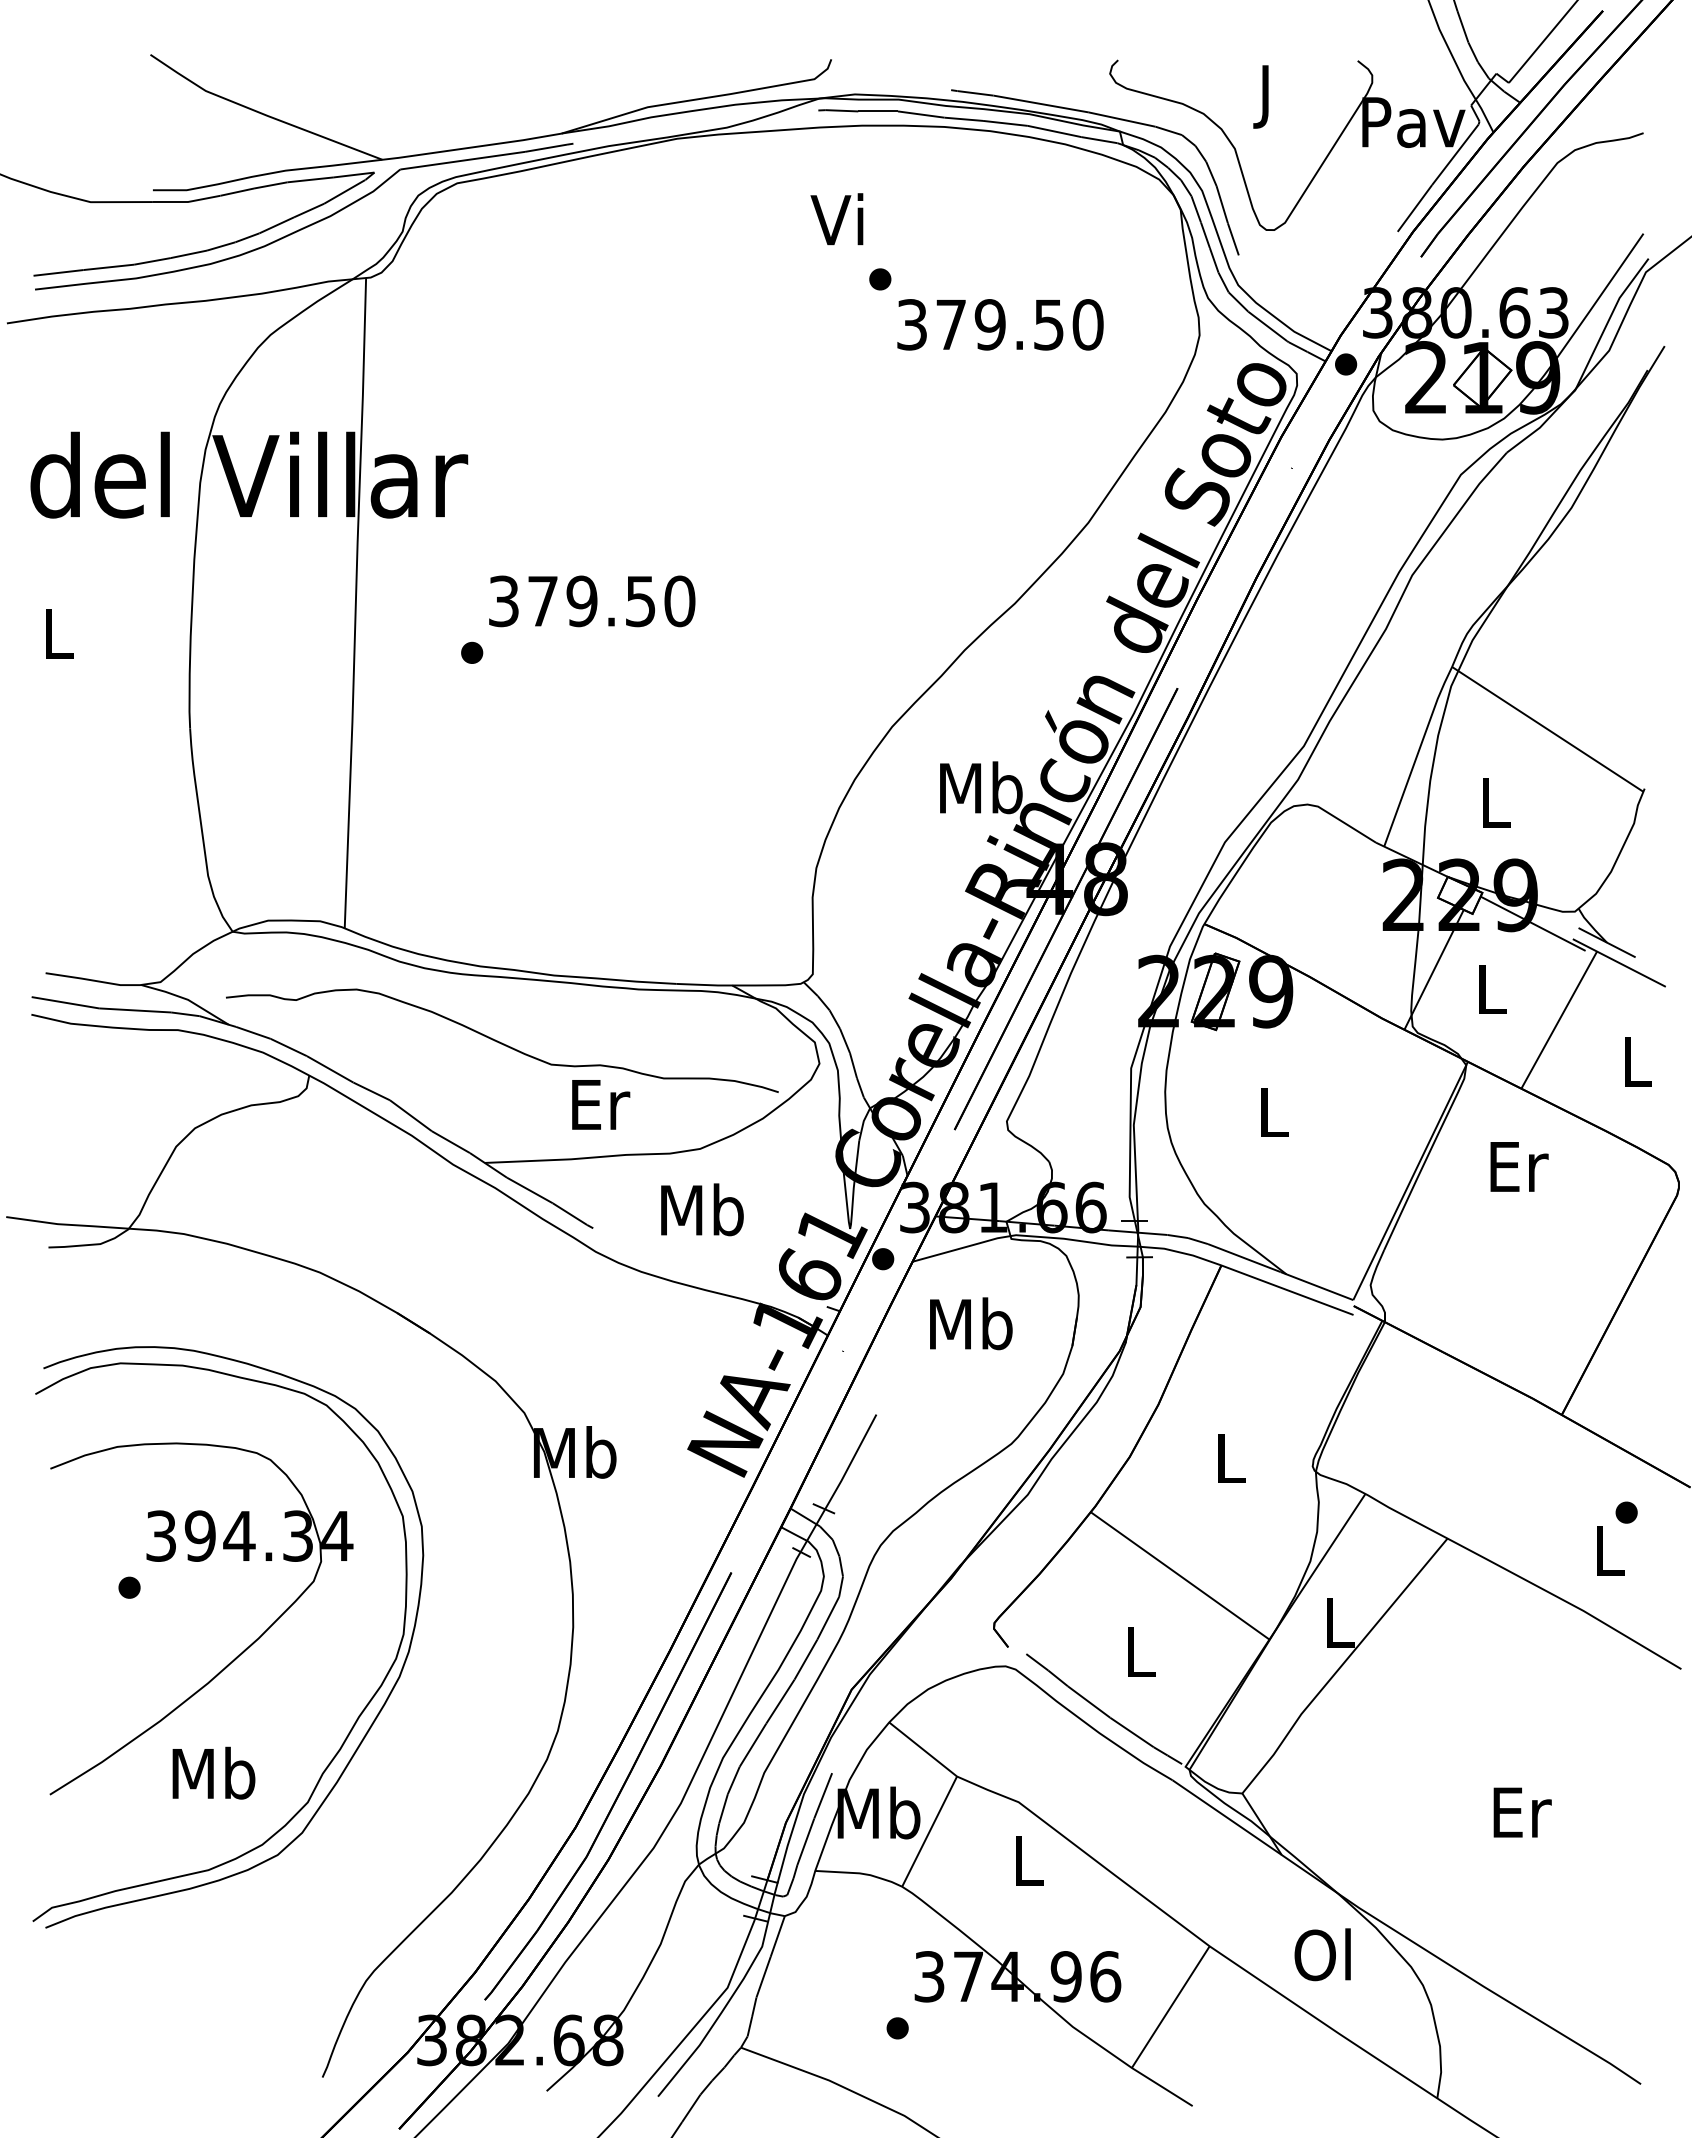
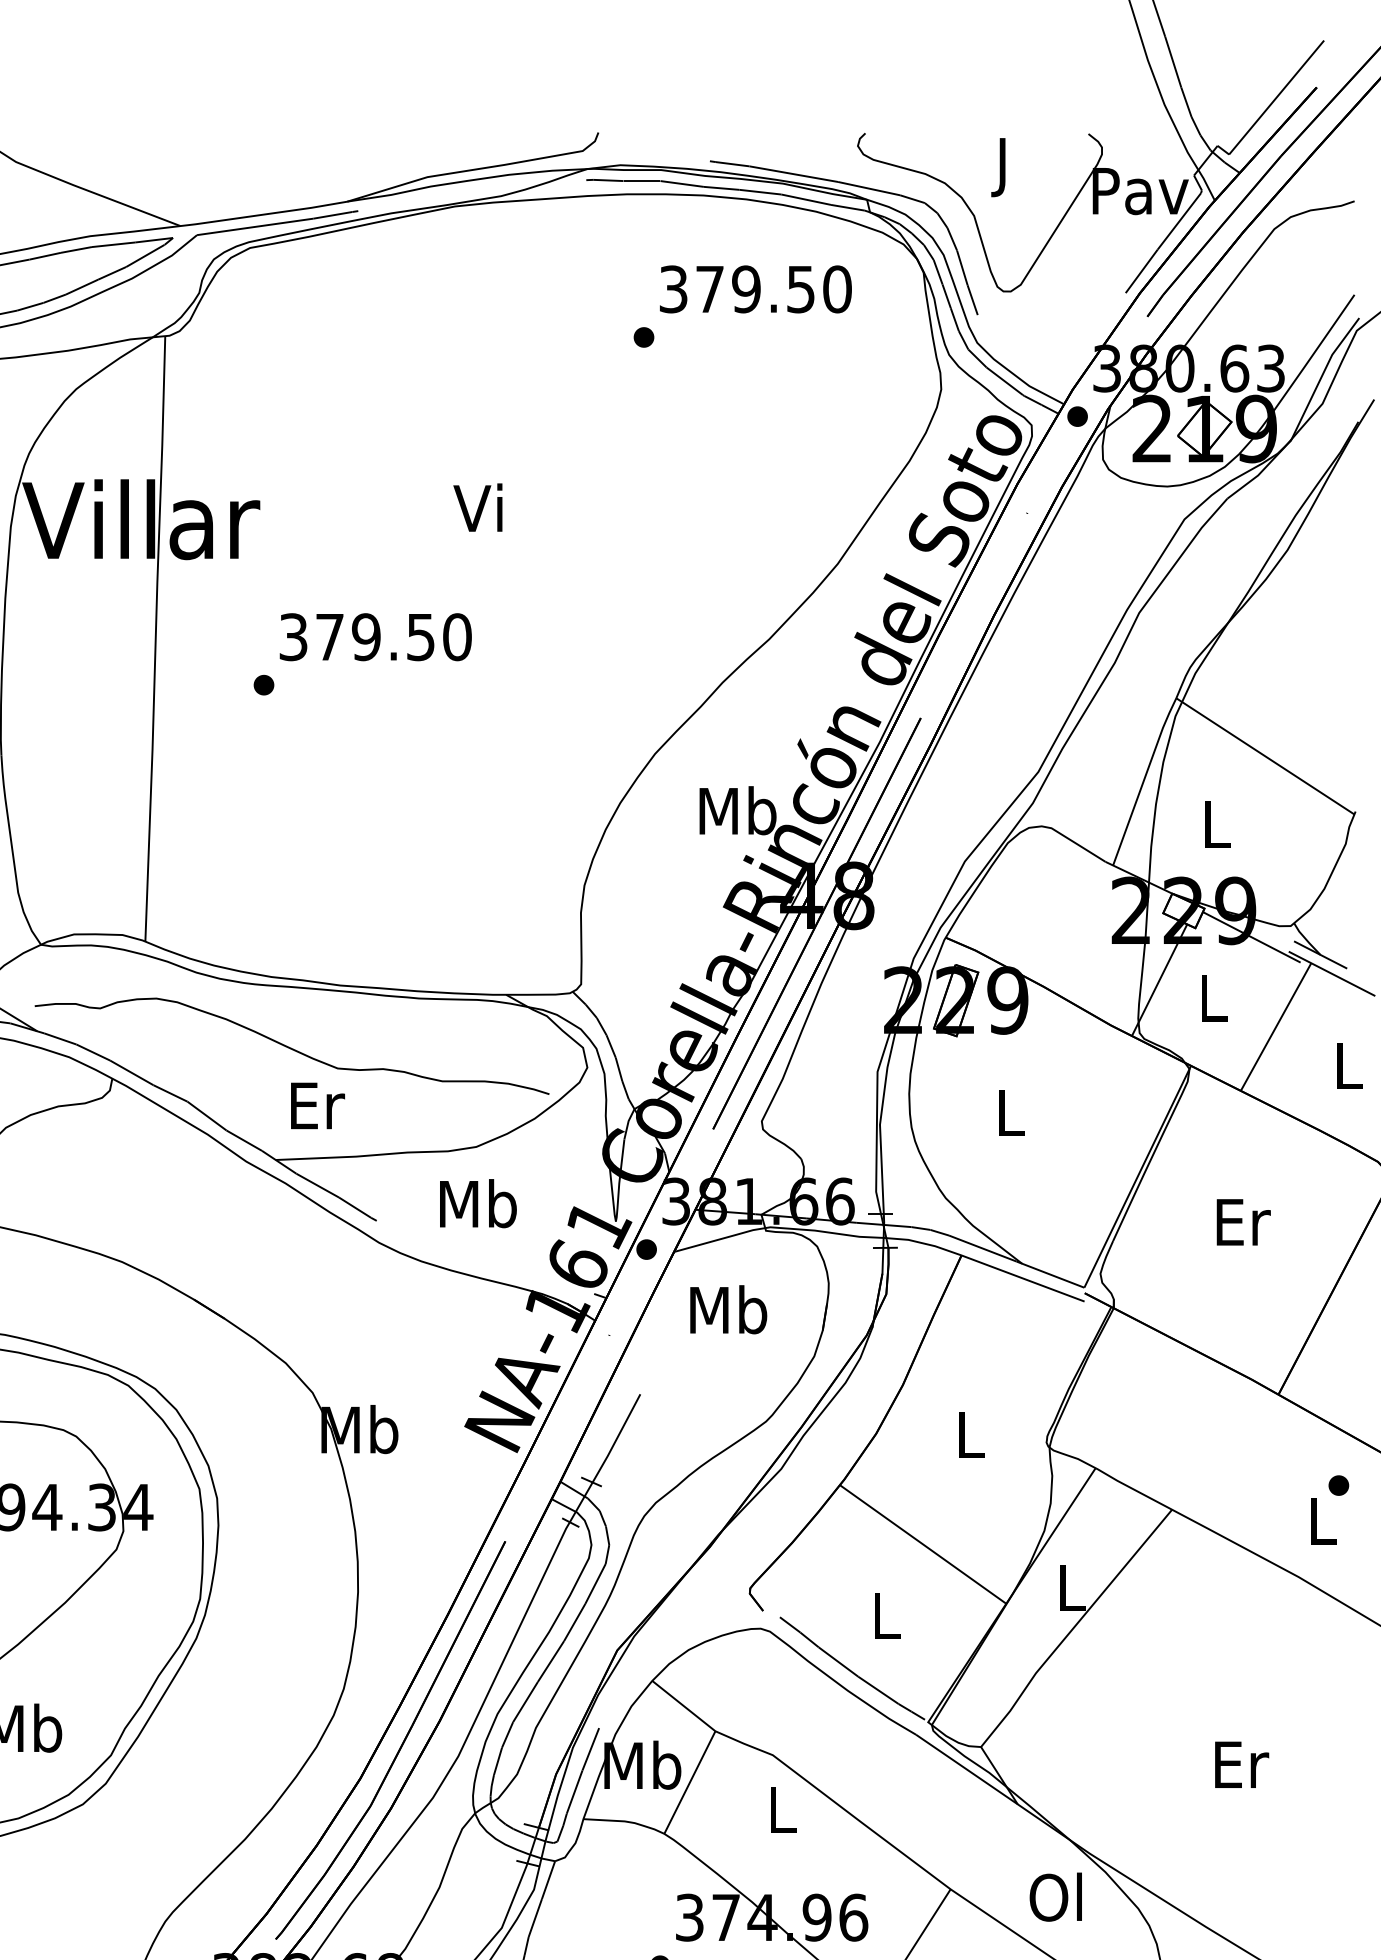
text: (836, 219) -> (477, 507), moved
text: (1000, 324) -> (755, 289), moved
text: (601, 1104) -> (318, 1105), moved
text: (1519, 1166) -> (1243, 1221), moved

